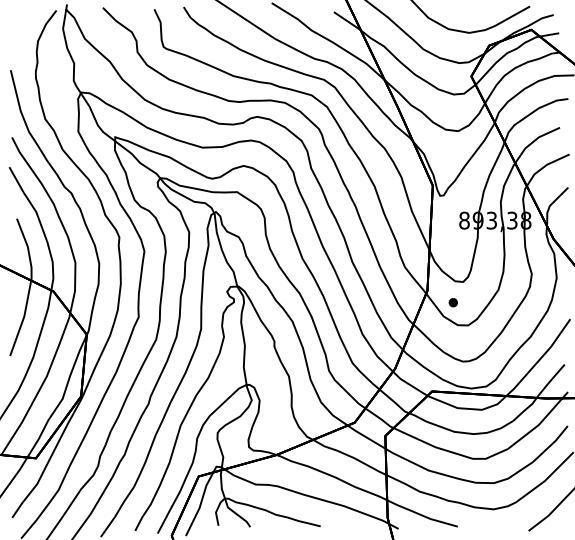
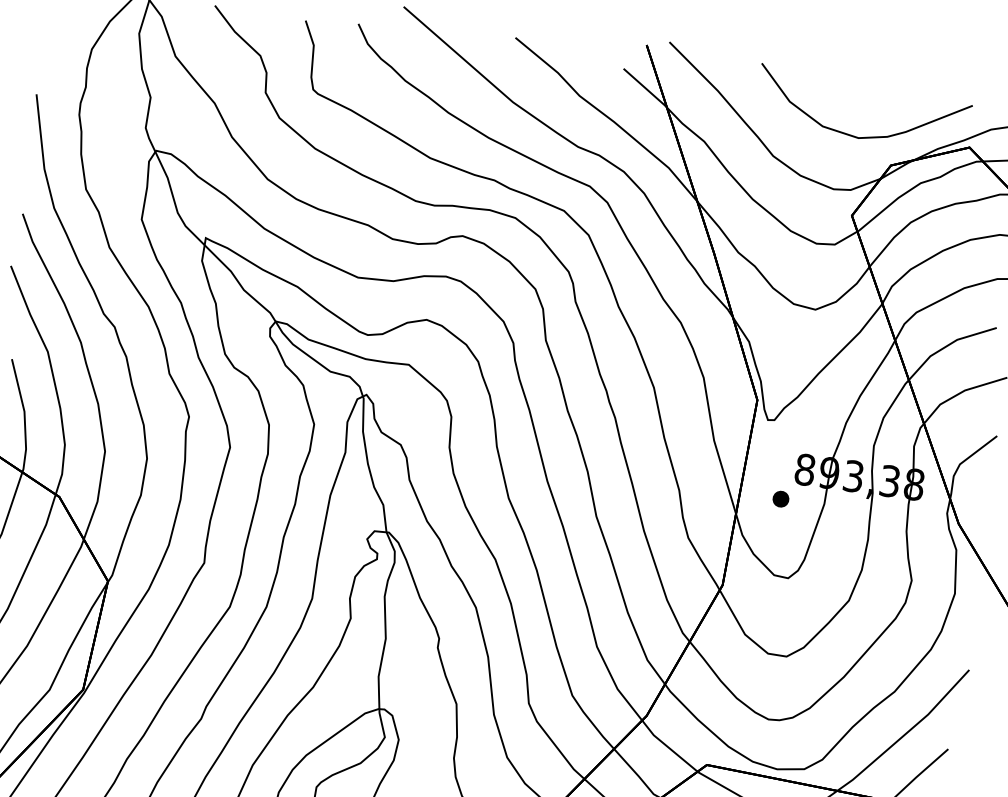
part: (452, 302) -> (779, 498), moved

